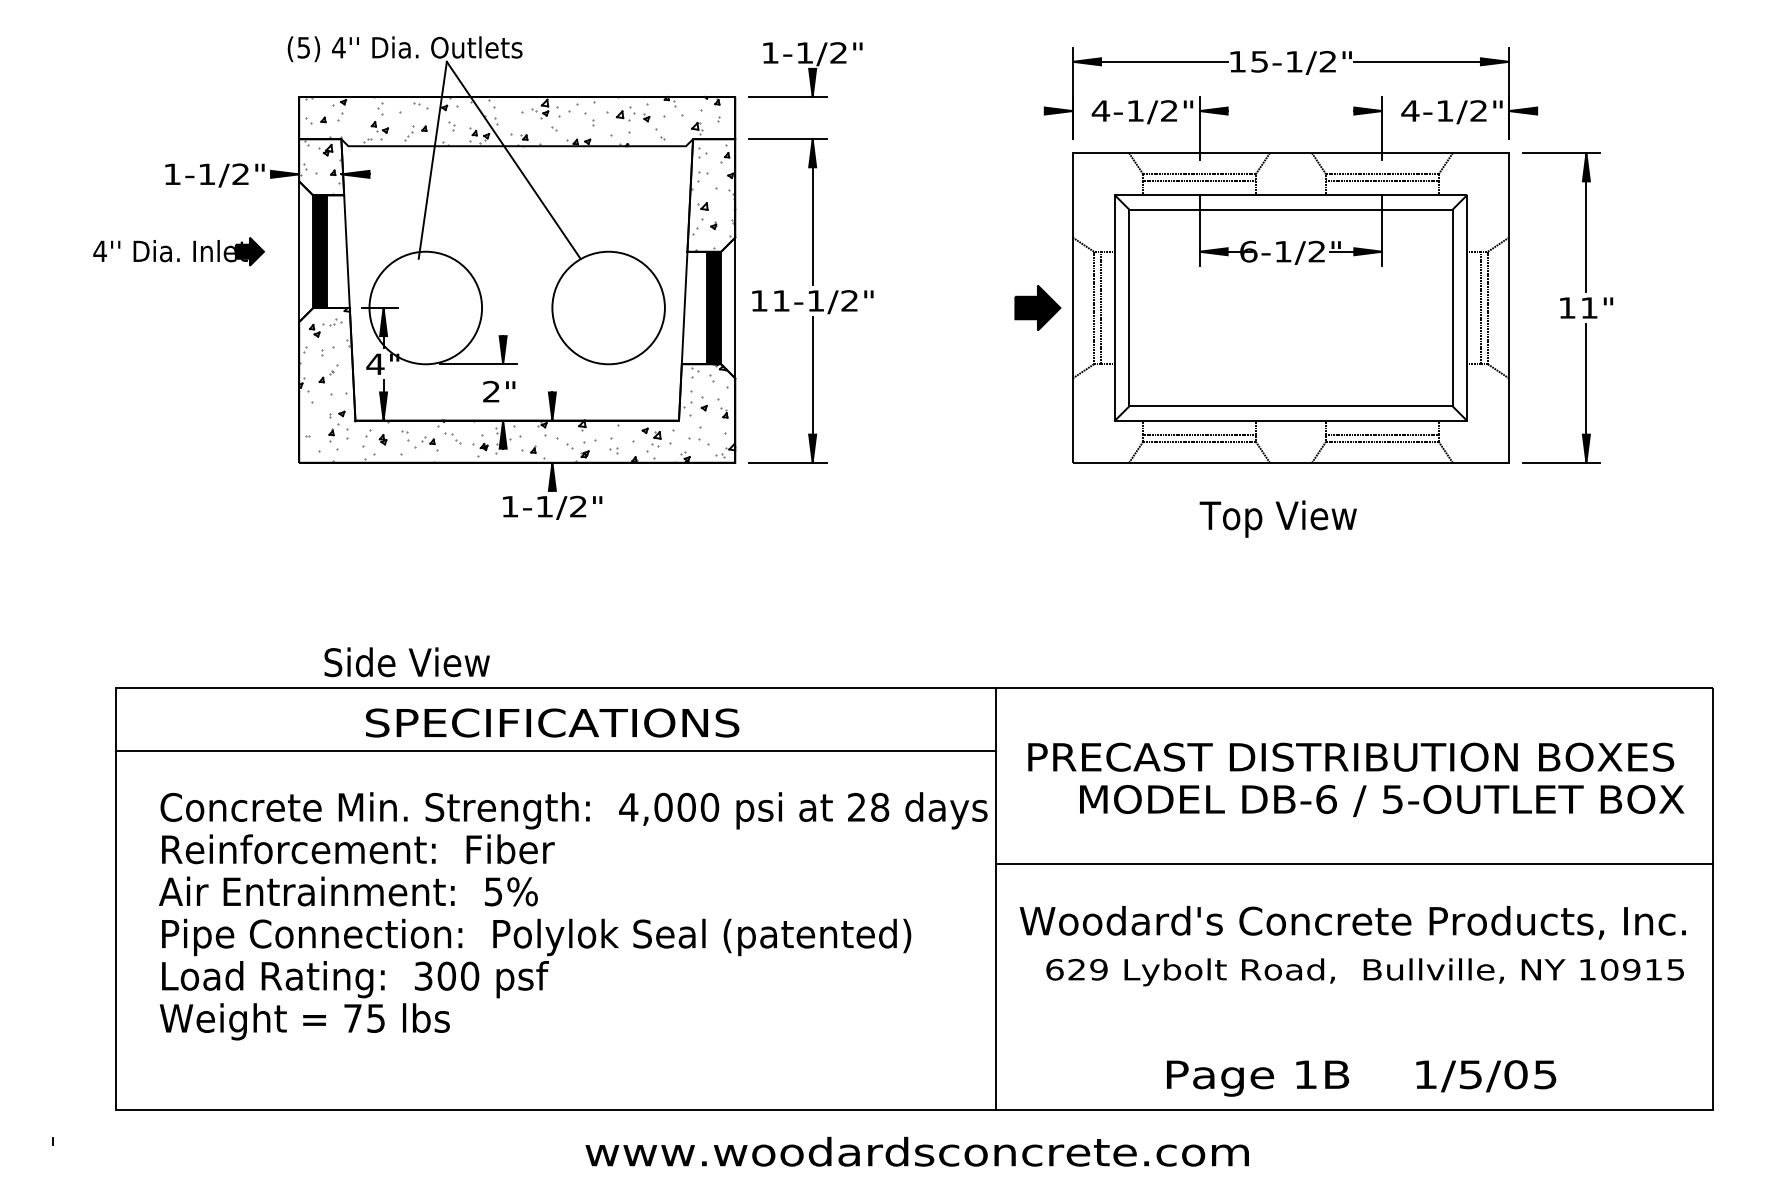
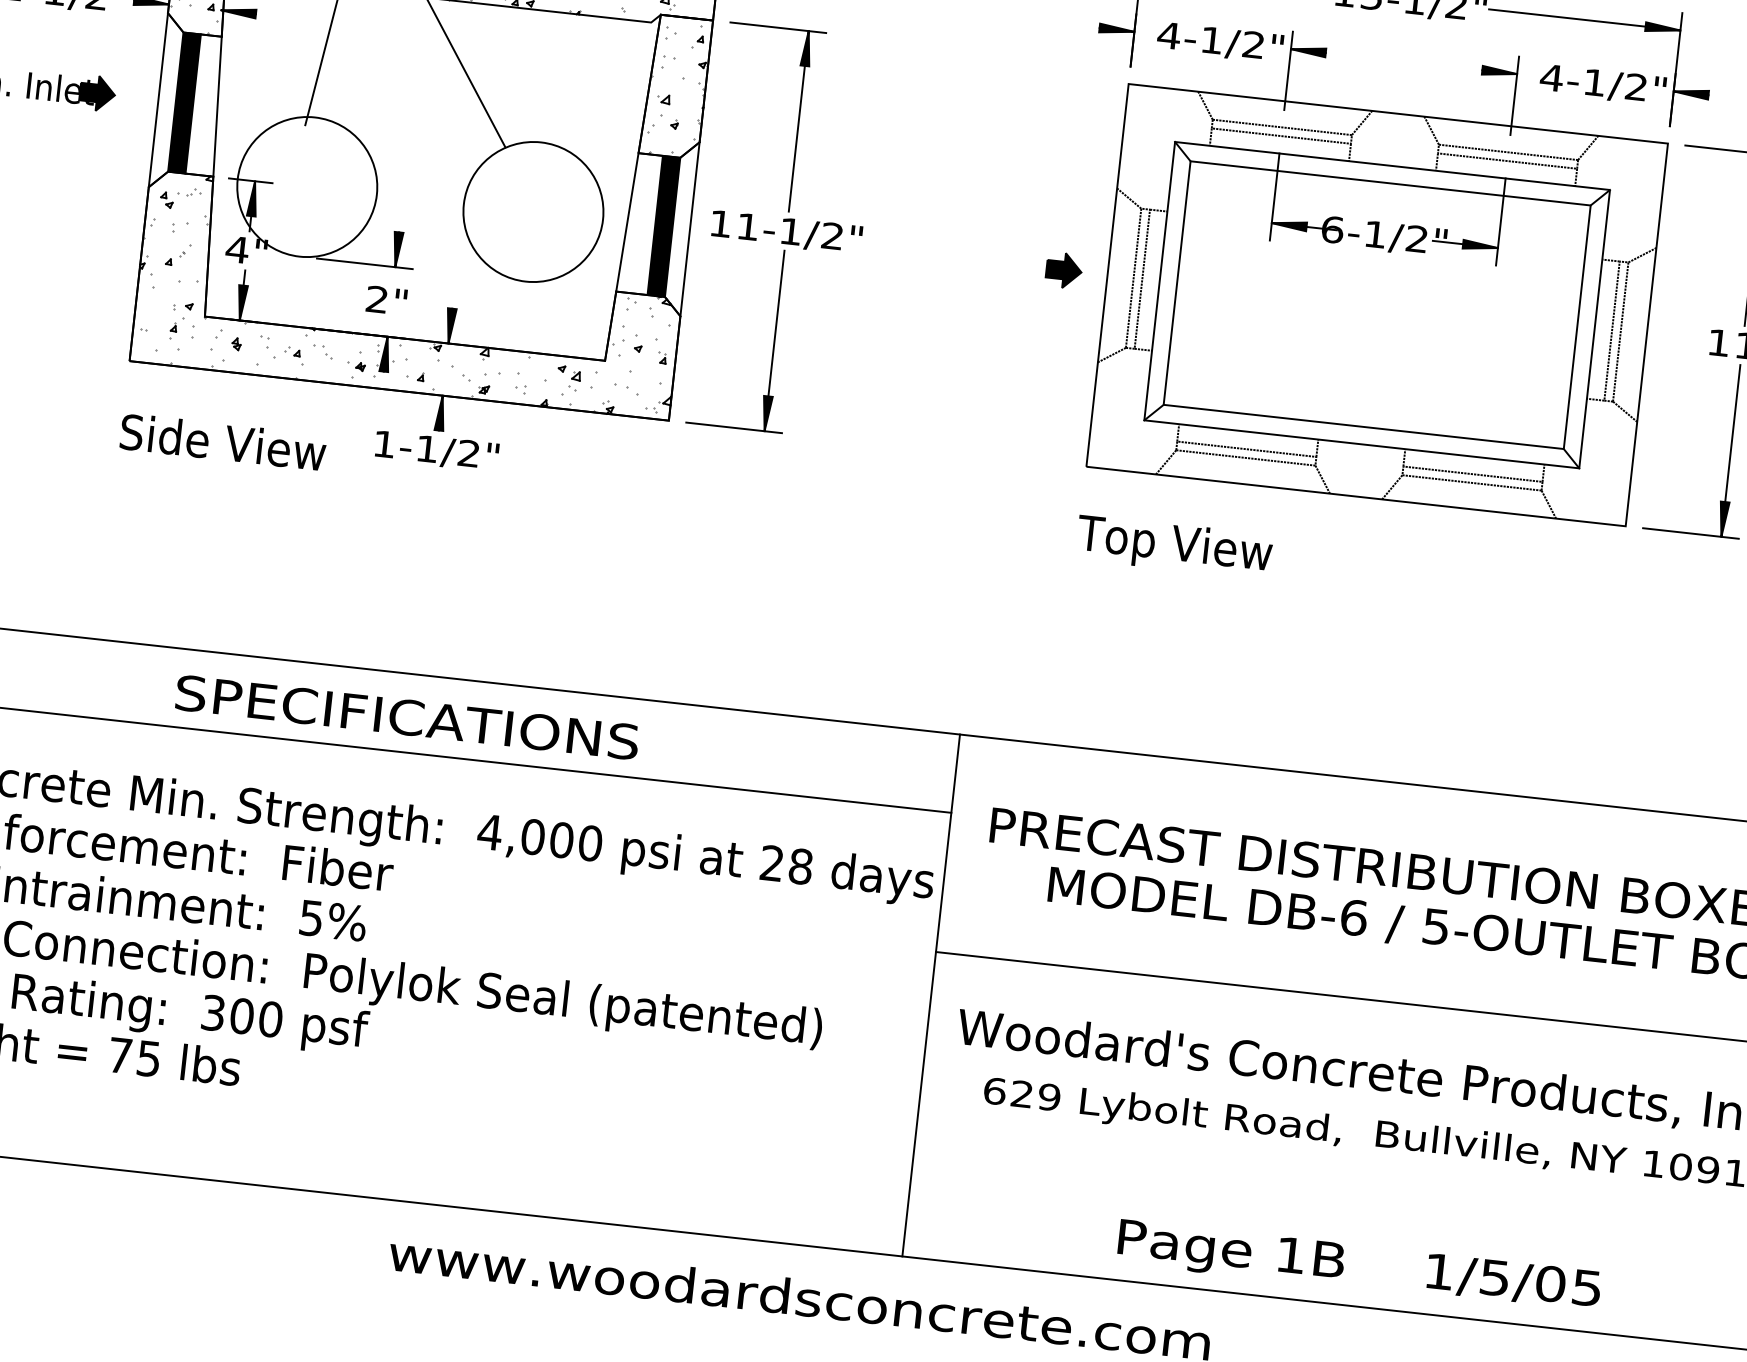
part: (1037, 307) -> (1063, 269), size x0.62
text: (1277, 518) -> (1173, 546), moved
text: (406, 662) -> (222, 442), moved

